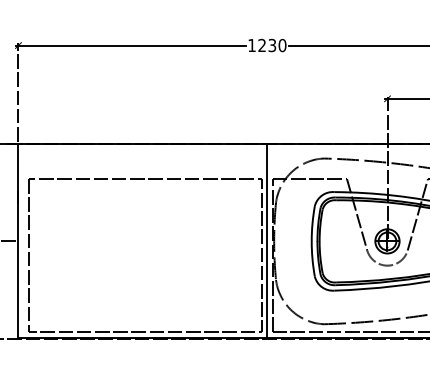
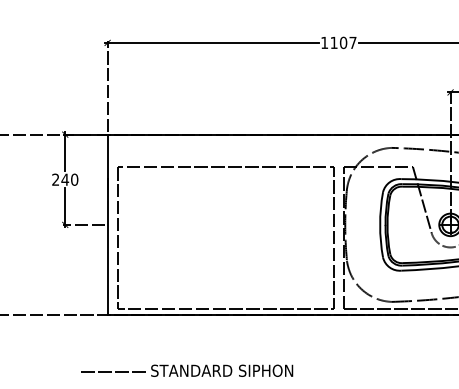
text: (272, 45) -> (343, 42), 1230 -> 1107
line: (266, 240) -> (338, 224), removed

